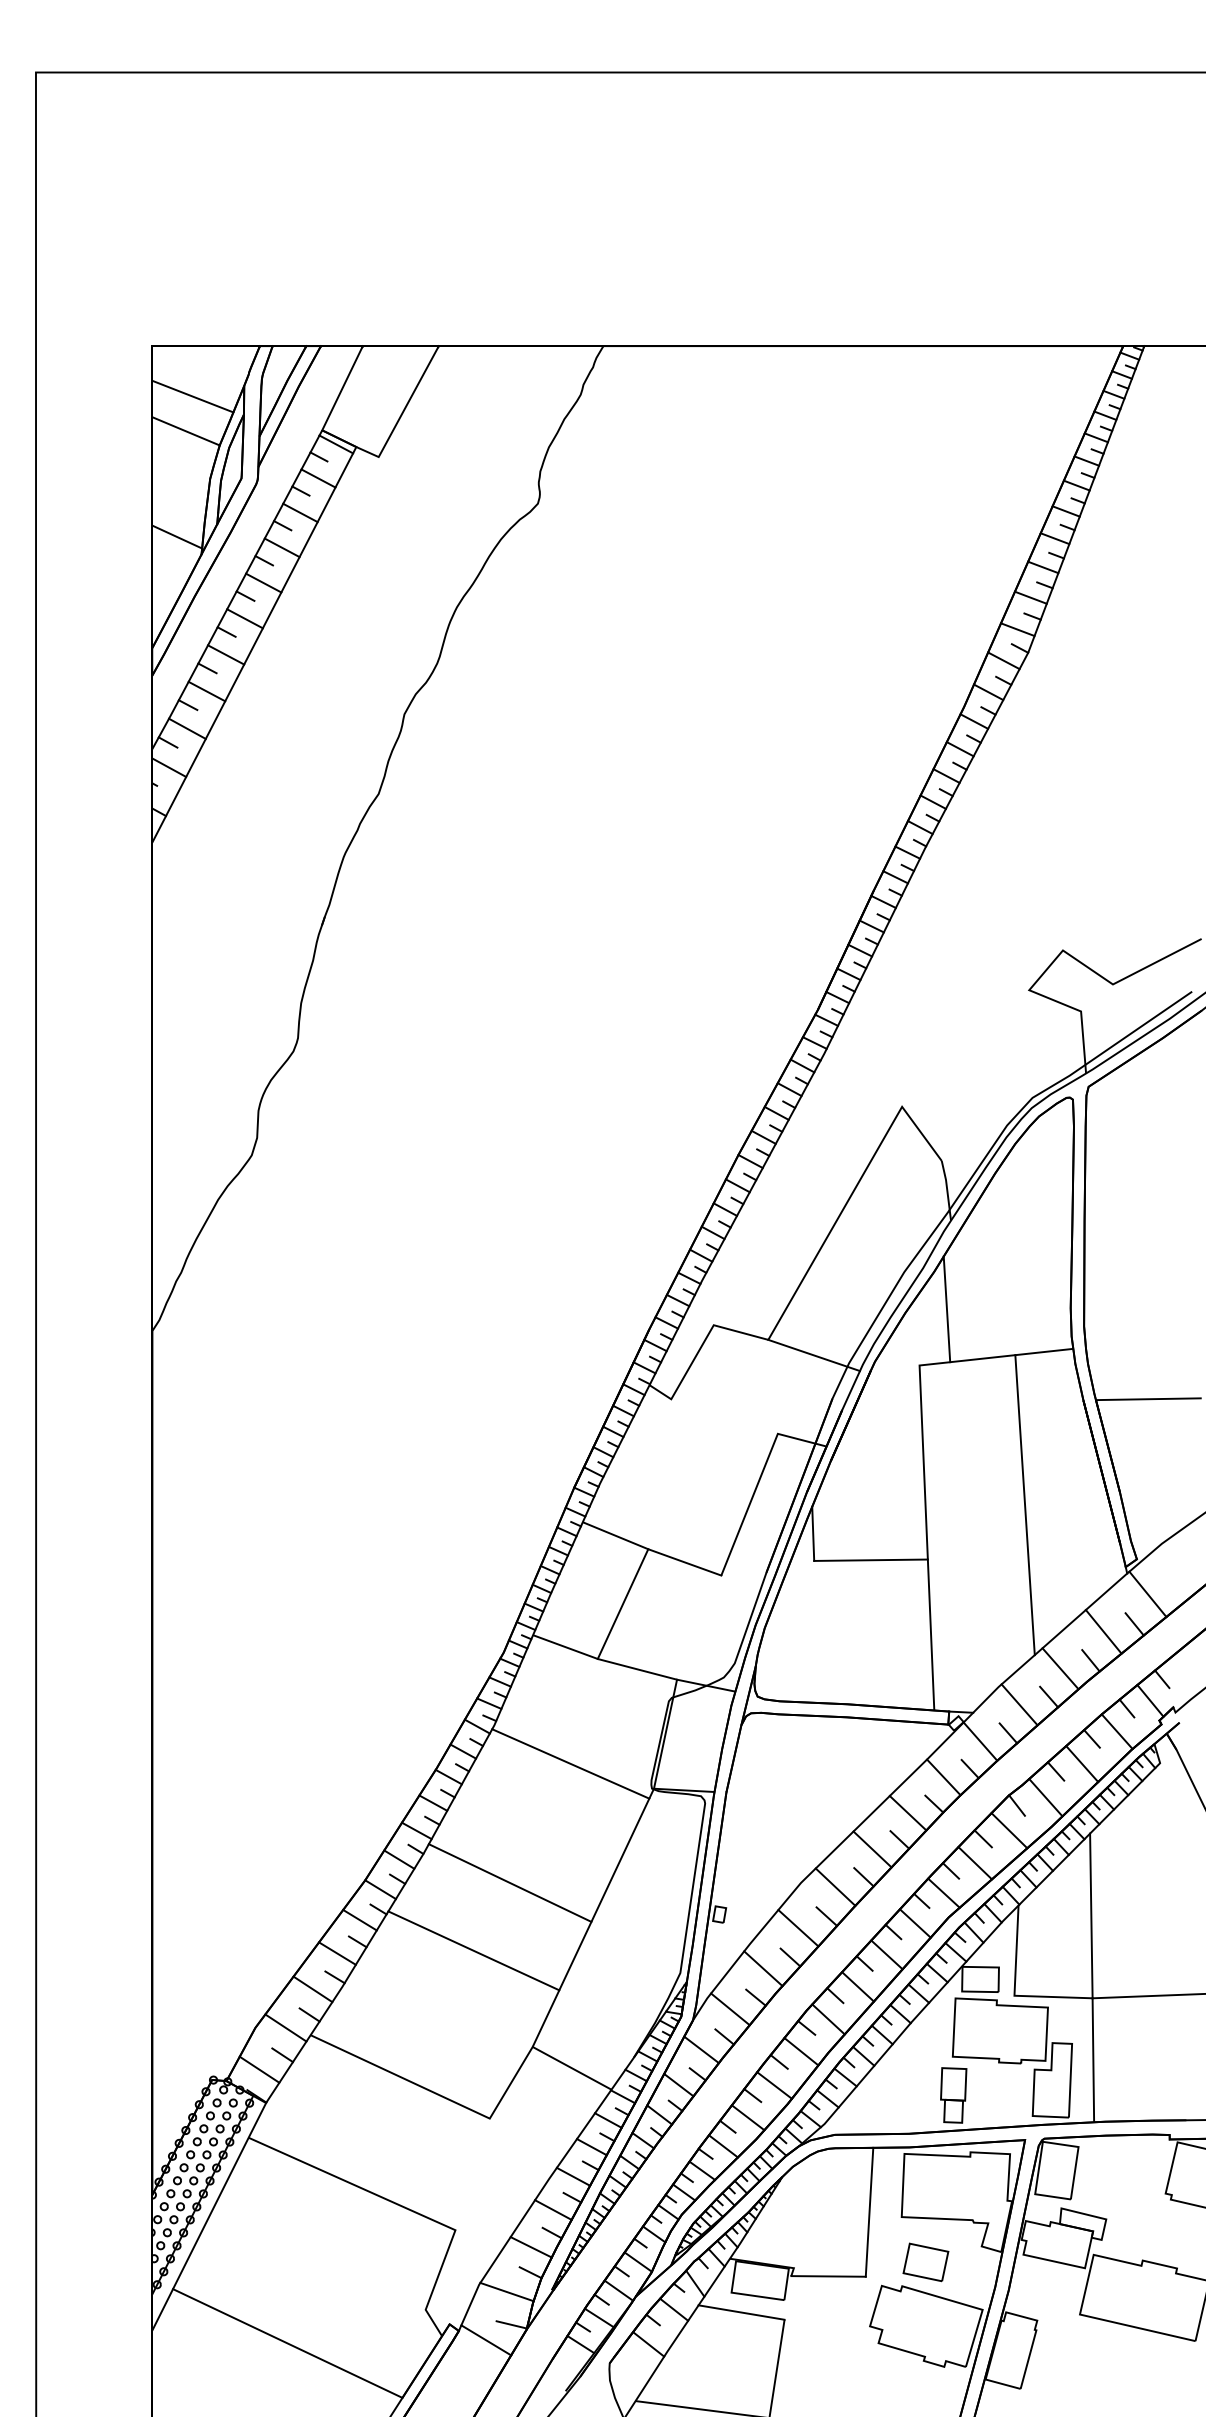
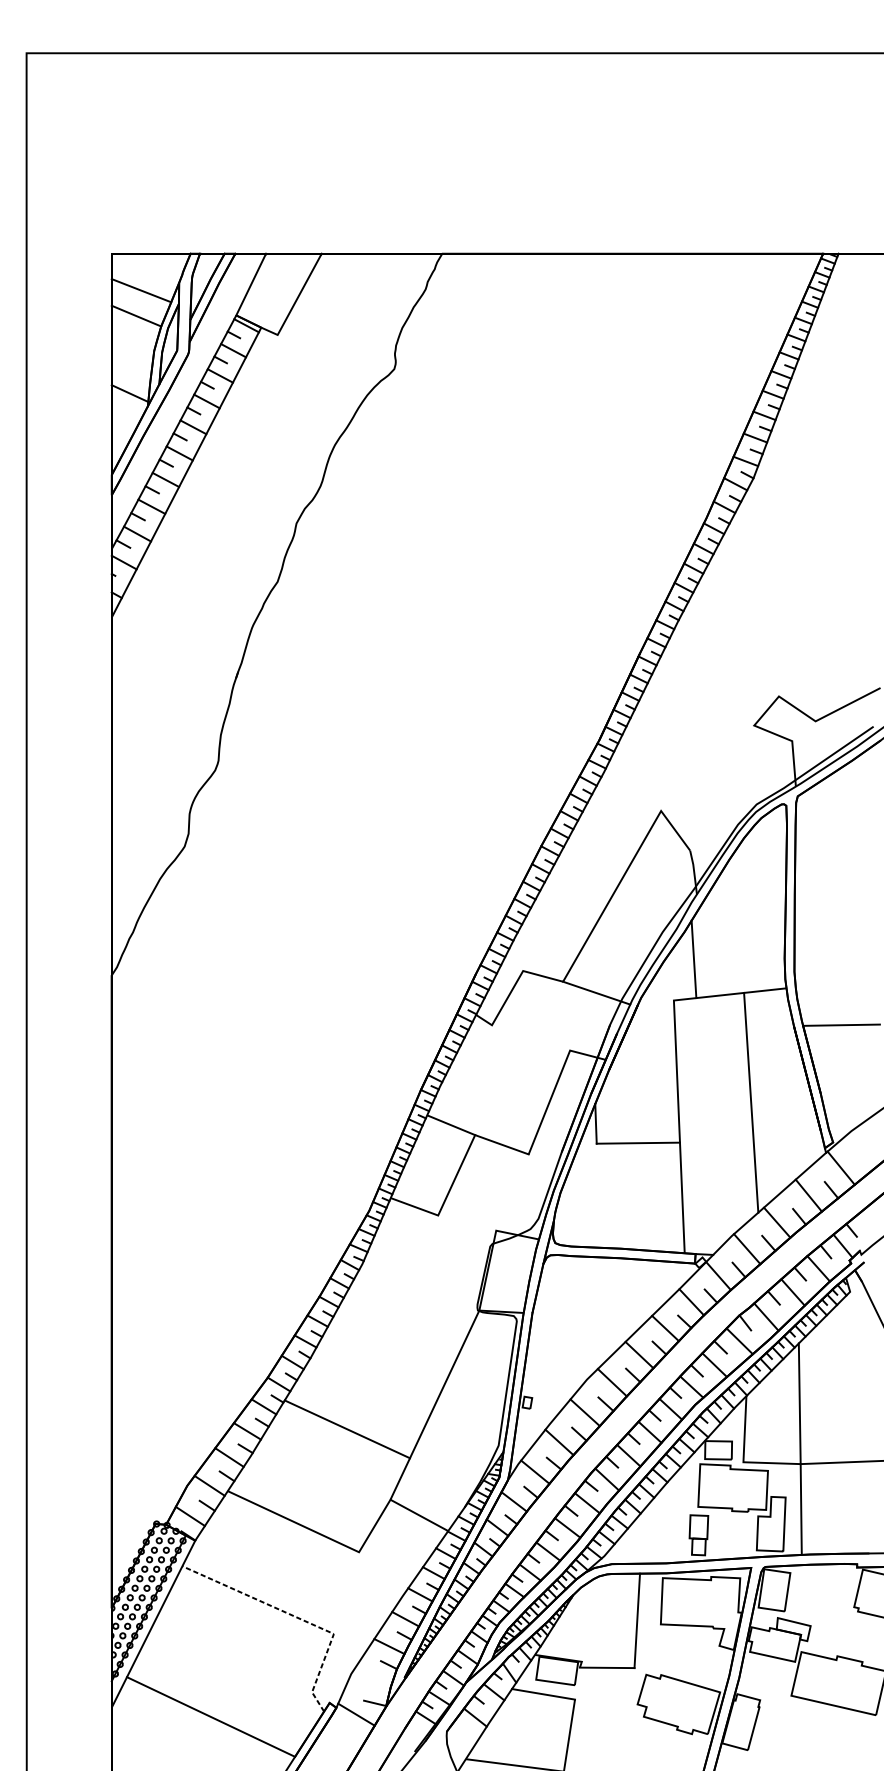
line: (637, 1668) -> (467, 1222), removed
line: (570, 1763) -> (418, 1292), removed
line: (509, 1882) -> (373, 1379), removed
line: (405, 2207) -> (297, 1617), solid -> dashed
part: (925, 2262) -> (678, 1657), removed
line: (506, 2291) -> (371, 1678), removed

